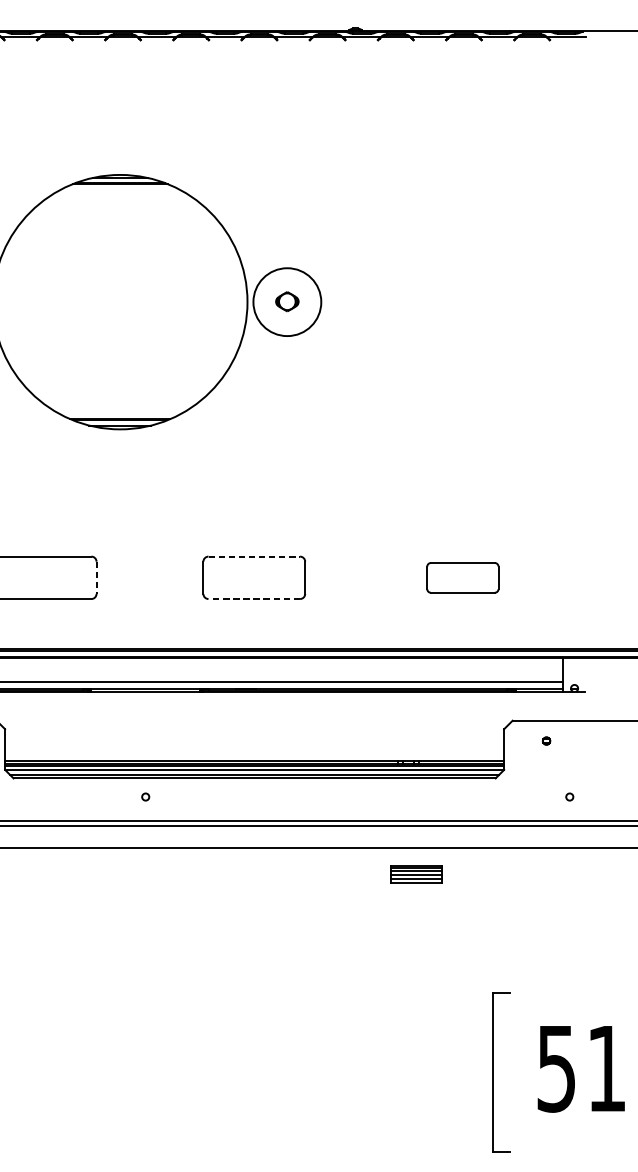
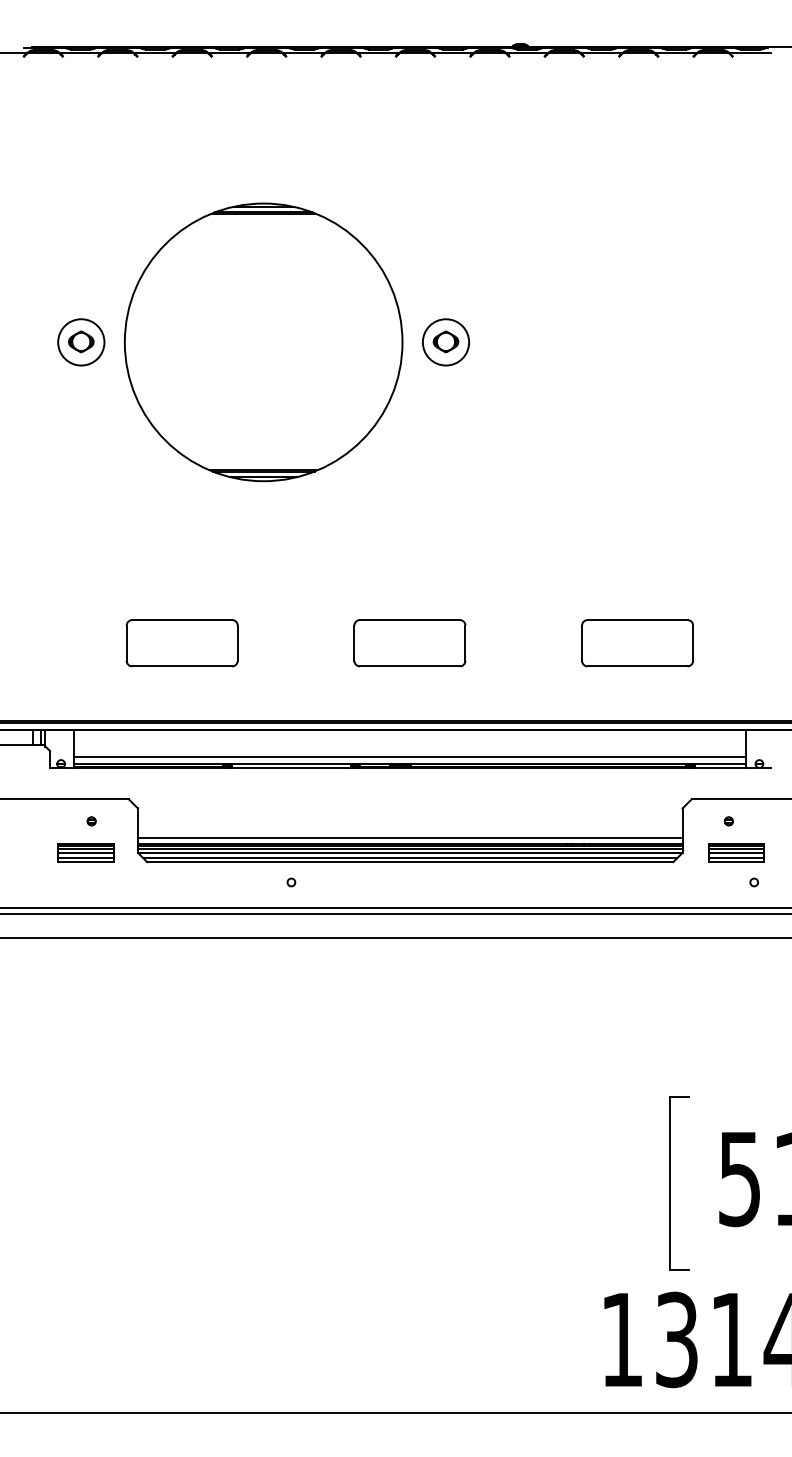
circle: (286, 302) -> (445, 342), size x0.62
line: (253, 556) -> (409, 620), dashed -> solid
line: (96, 578) -> (237, 643), dashed -> solid
part: (462, 578) -> (637, 643), size x1.43
line: (253, 599) -> (409, 666), dashed -> solid
line: (253, 756) -> (409, 838), added
part: (417, 874) -> (736, 852), moved

